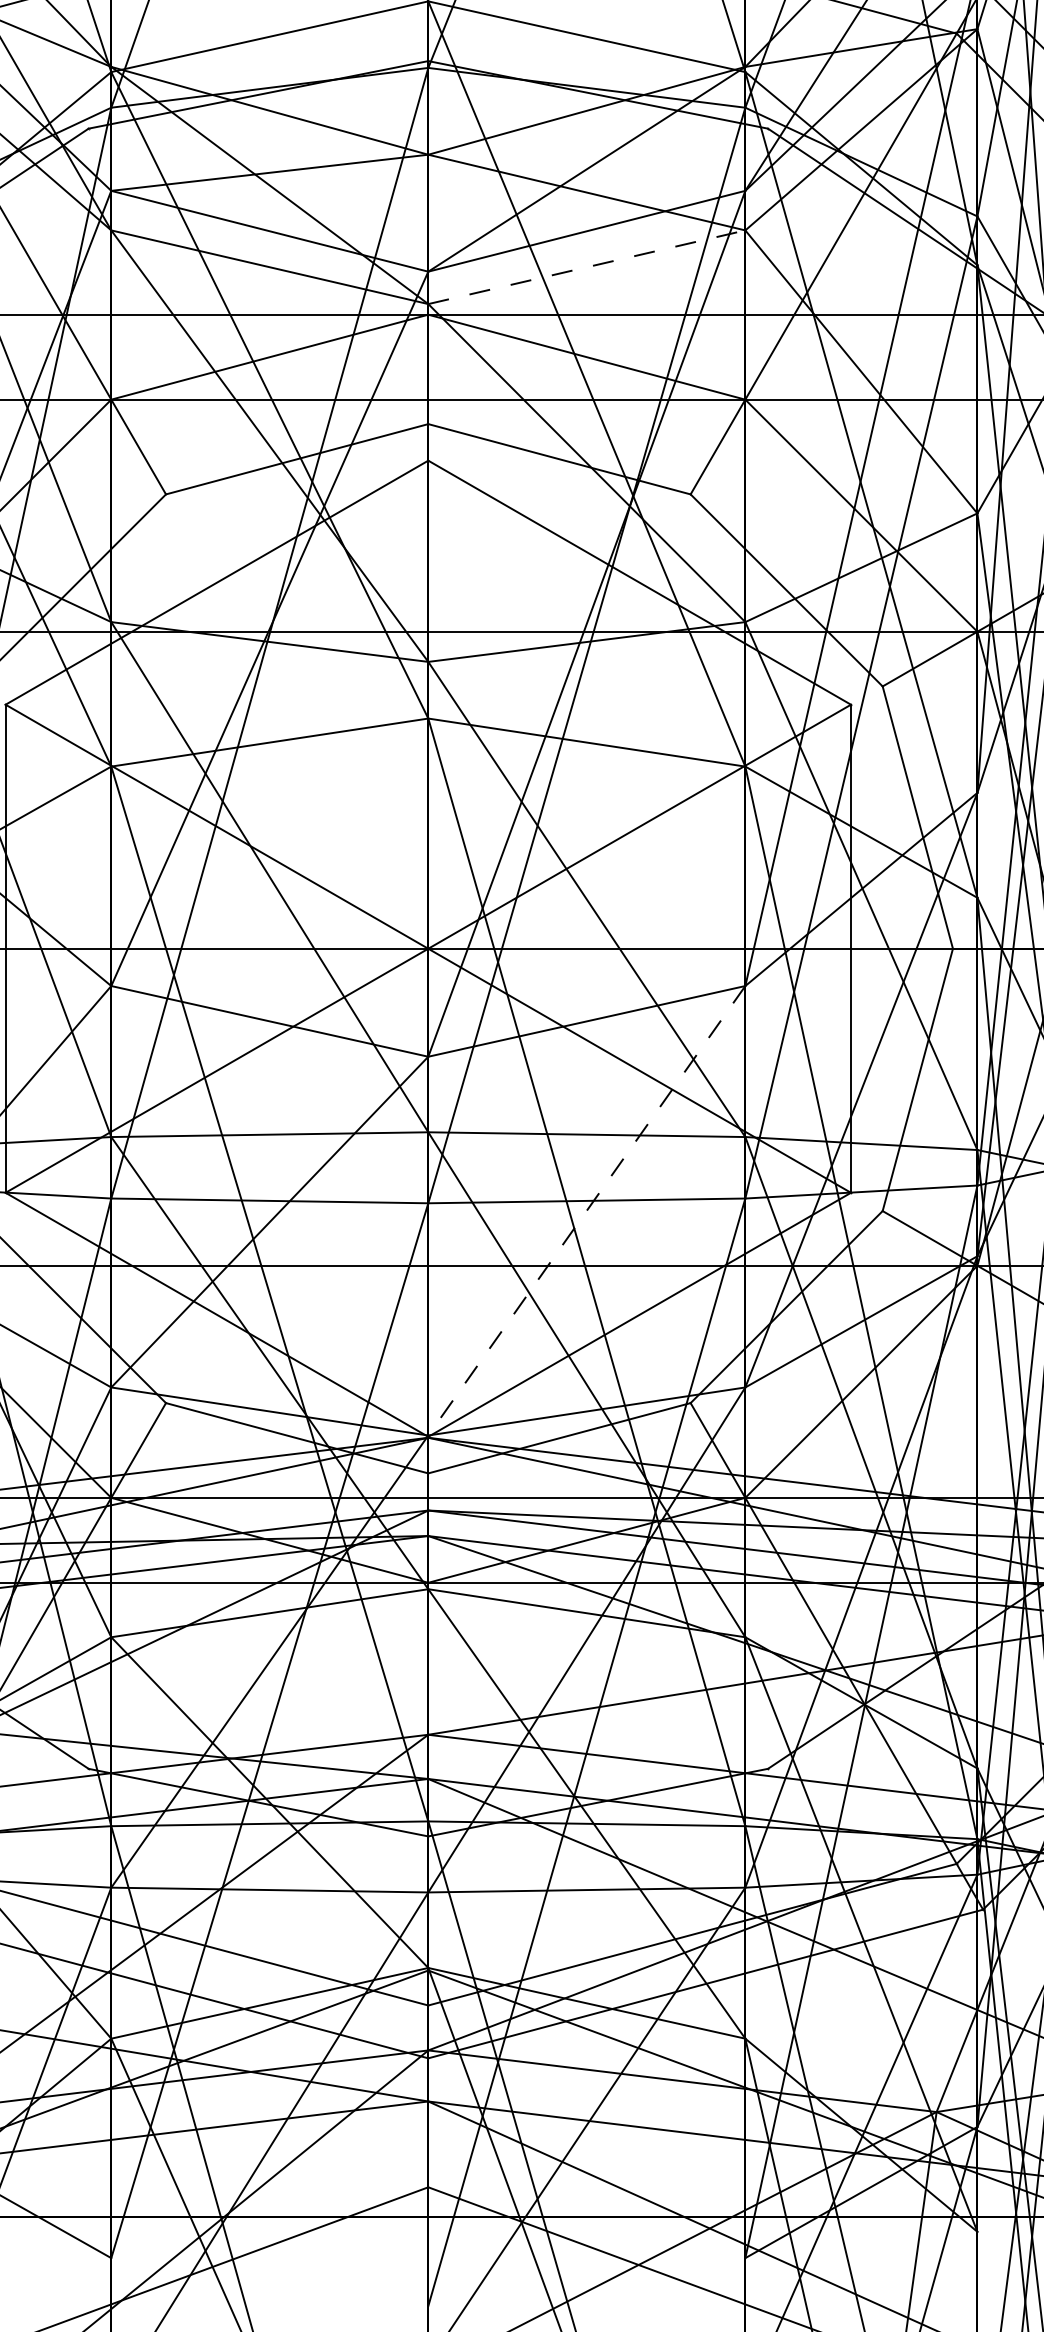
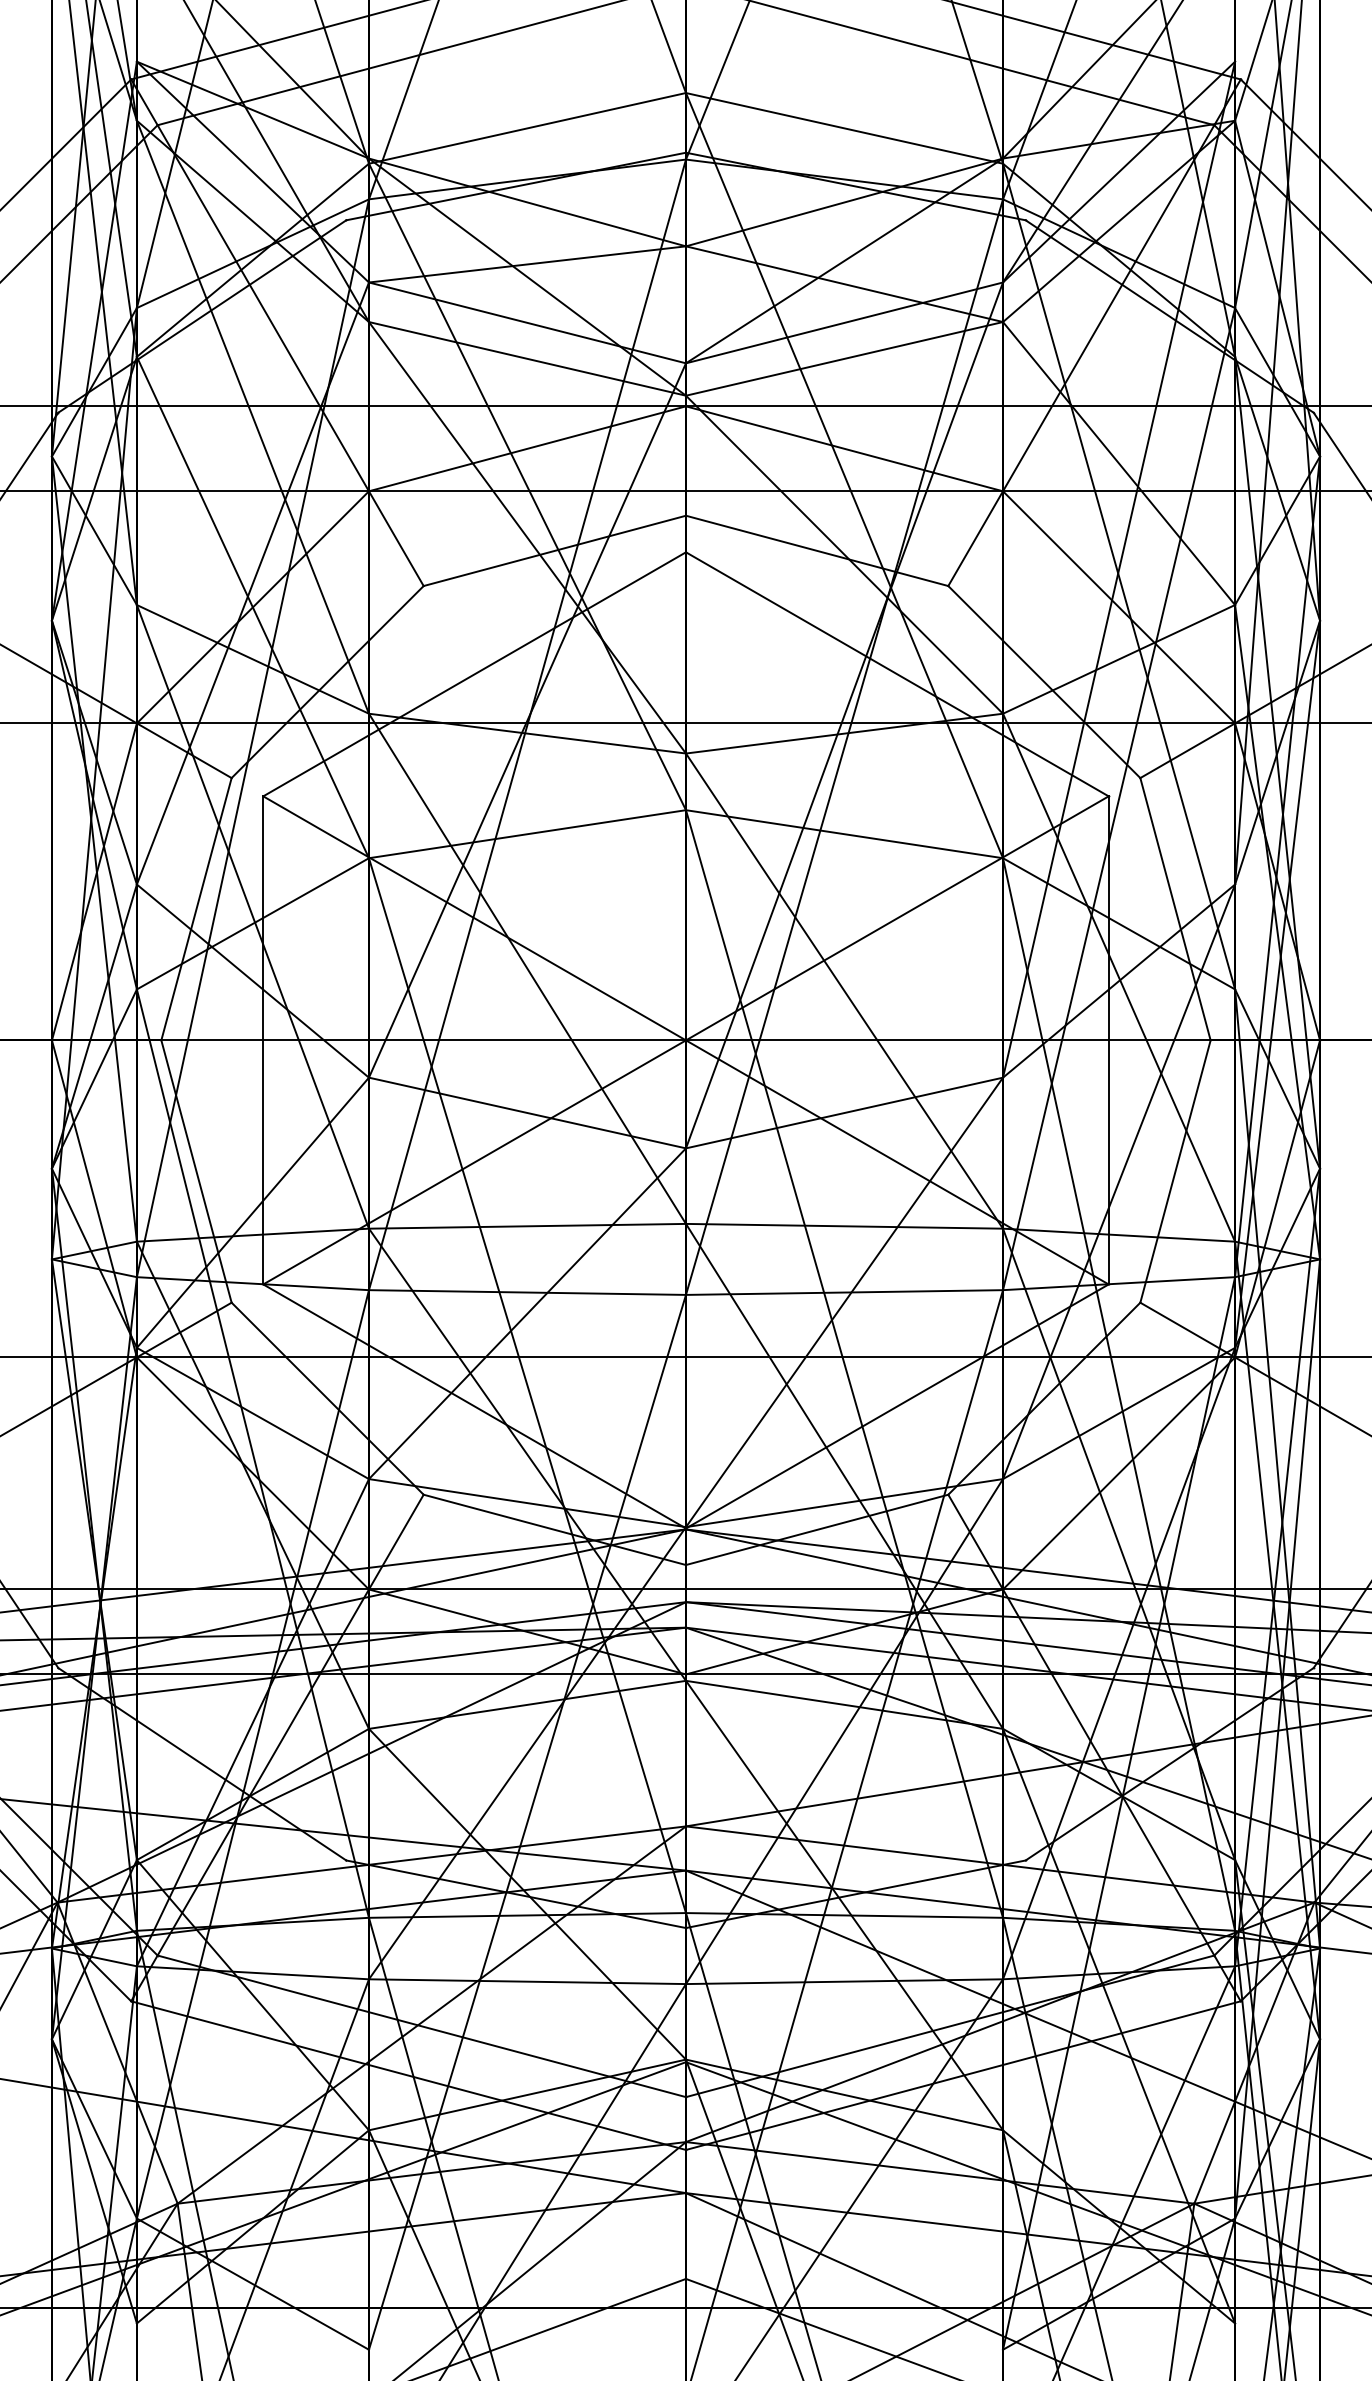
line: (586, 266) -> (844, 358), dashed -> solid
line: (586, 1210) -> (844, 1302), dashed -> solid

